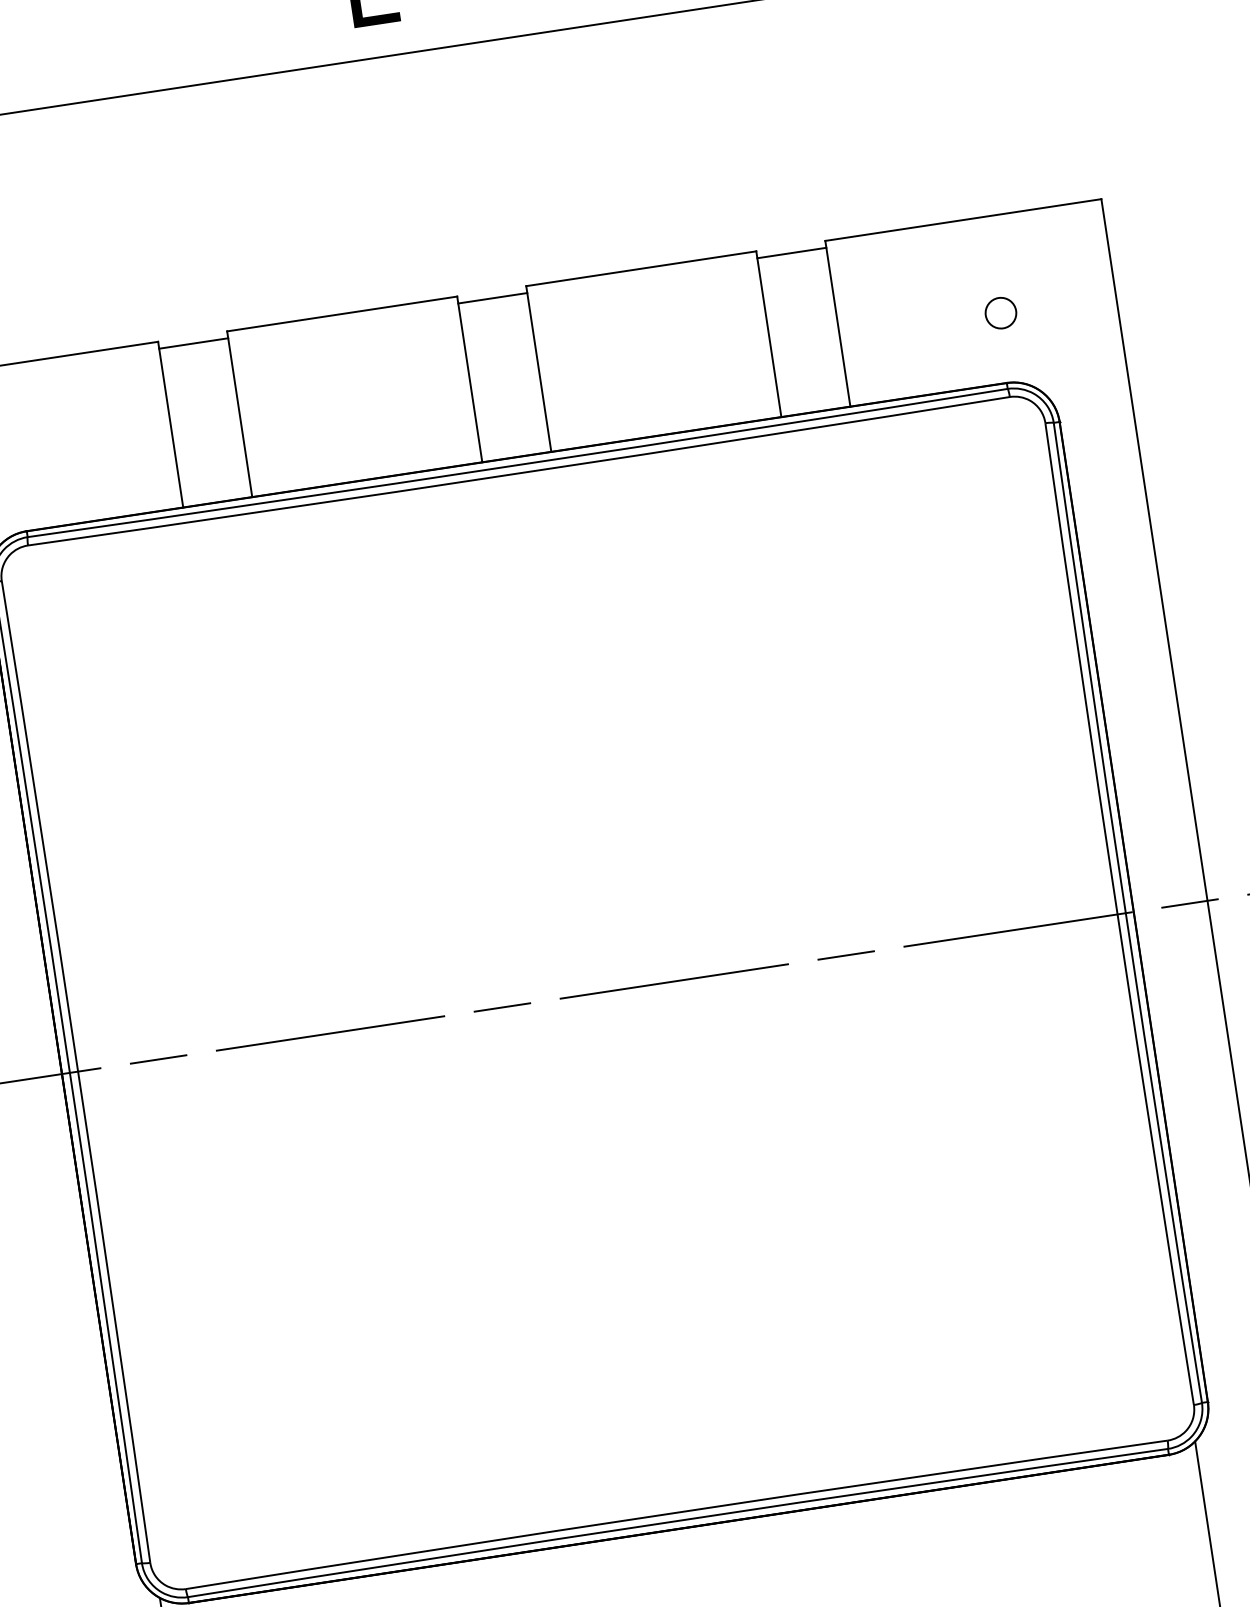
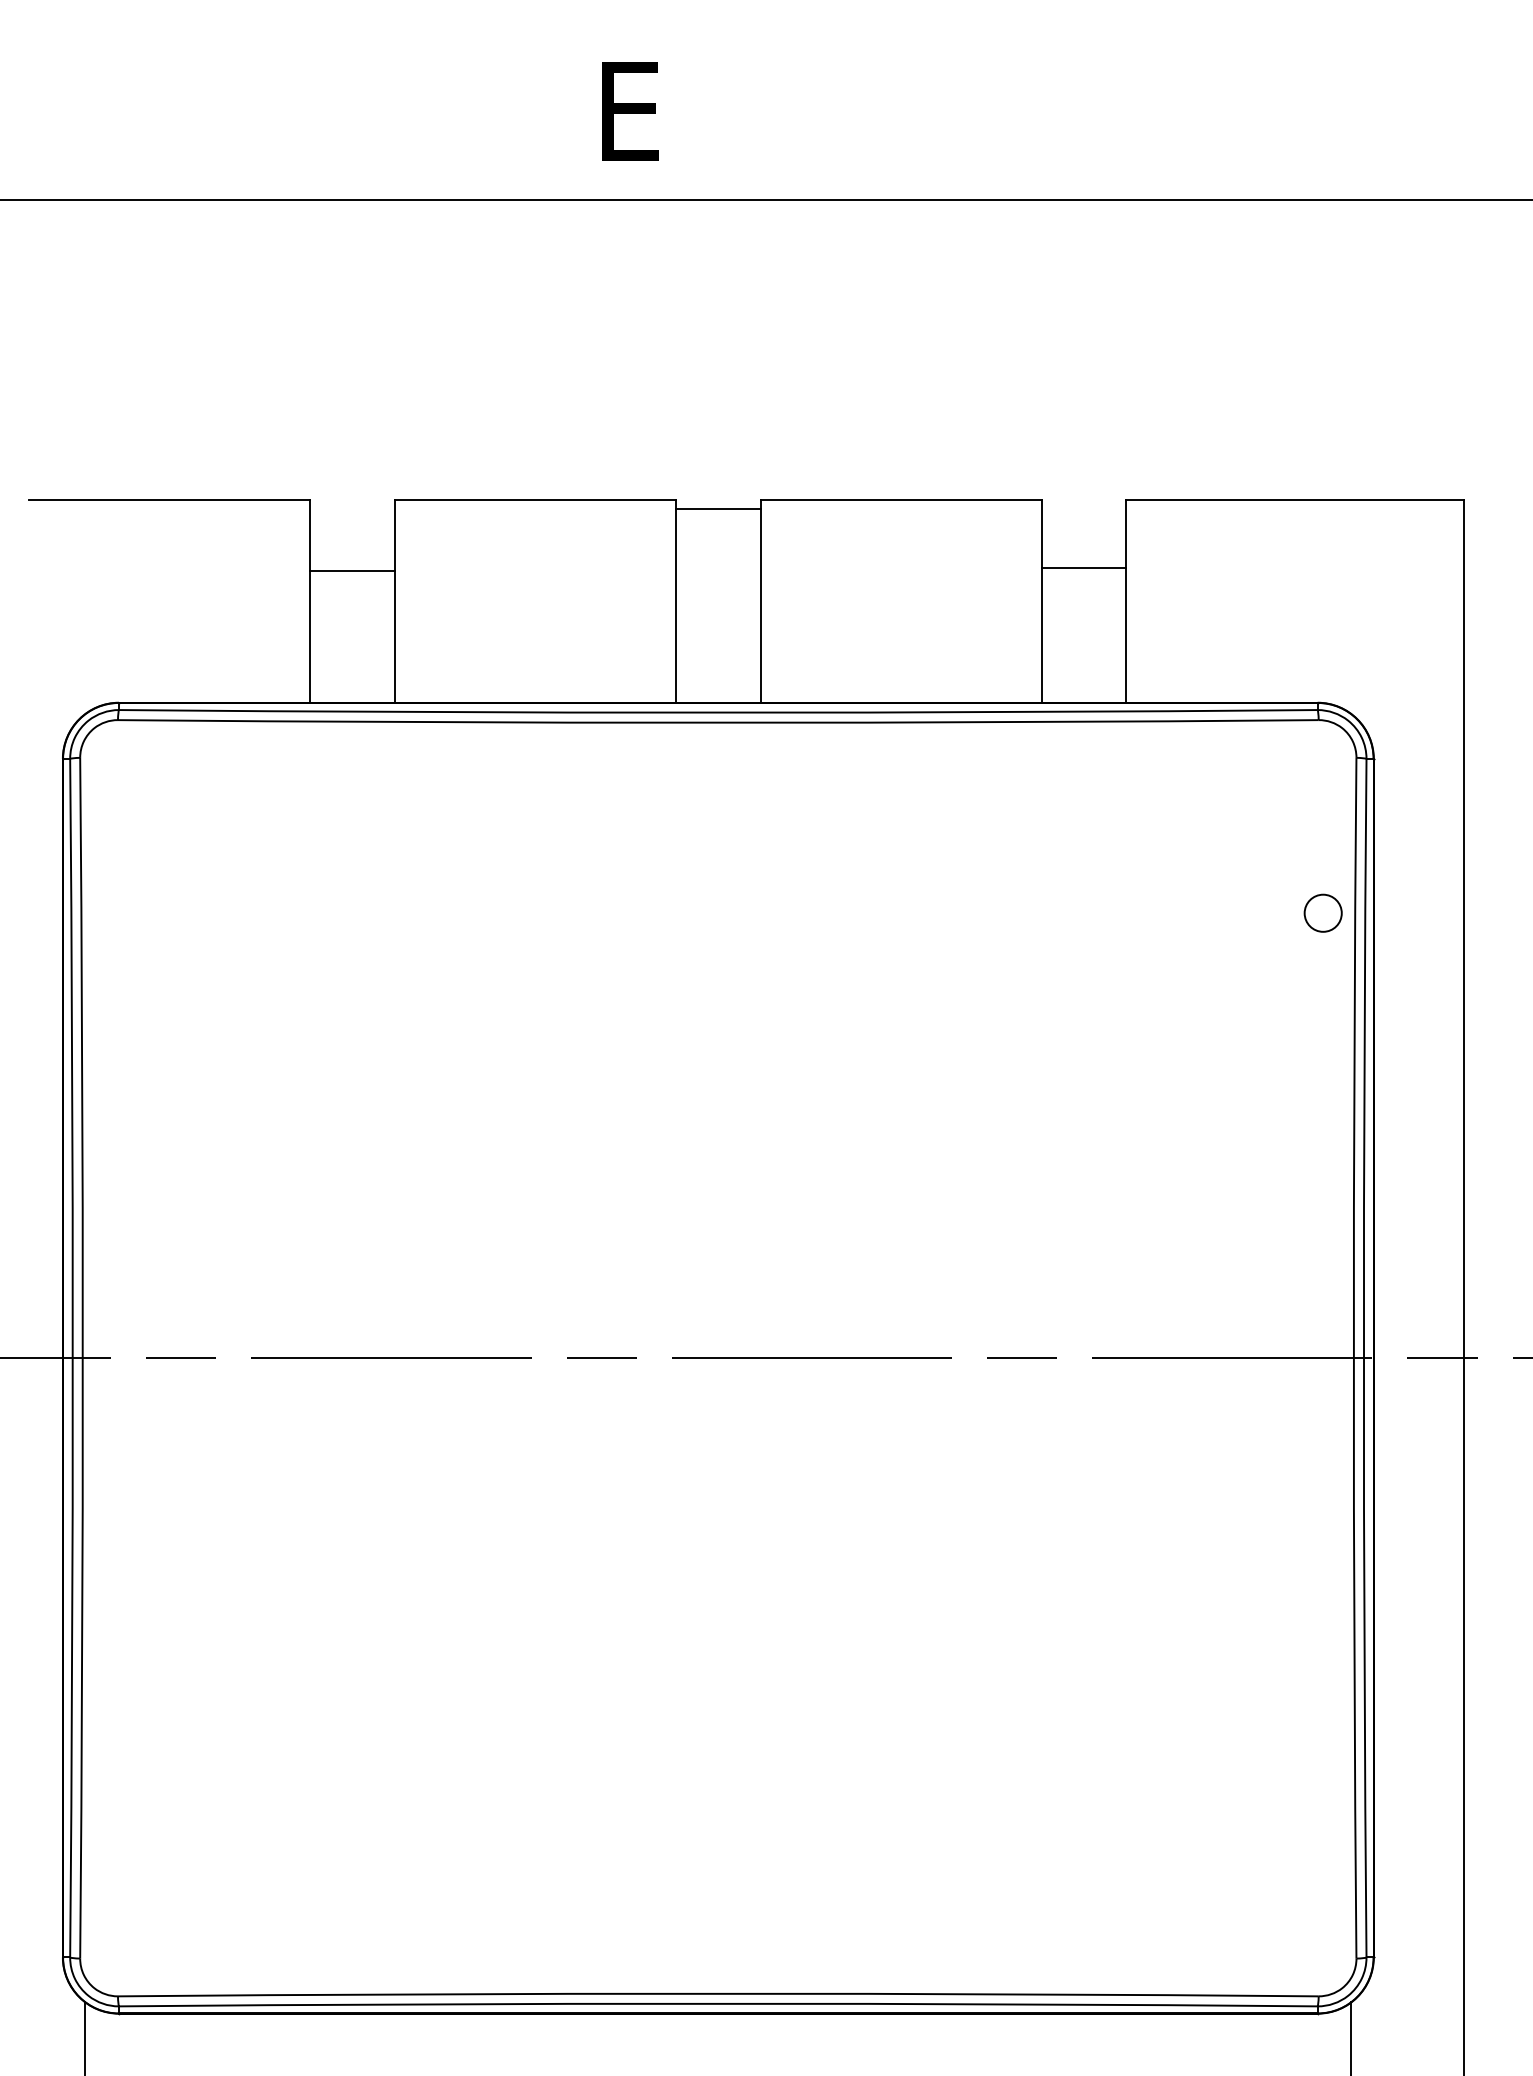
line: (791, 253) -> (1083, 567), moved
circle: (1000, 312) -> (1322, 912), moved
line: (193, 343) -> (352, 570), moved

